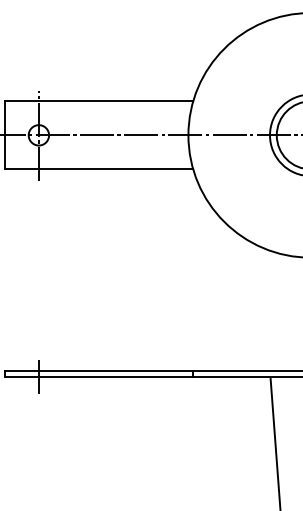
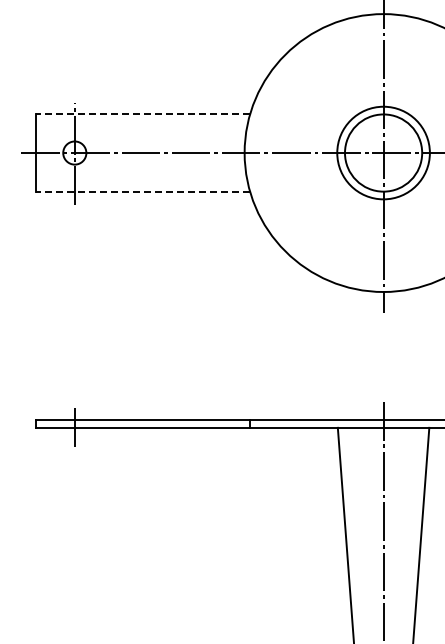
line: (99, 101) -> (143, 114), solid -> dashed
line: (99, 169) -> (143, 191), solid -> dashed

